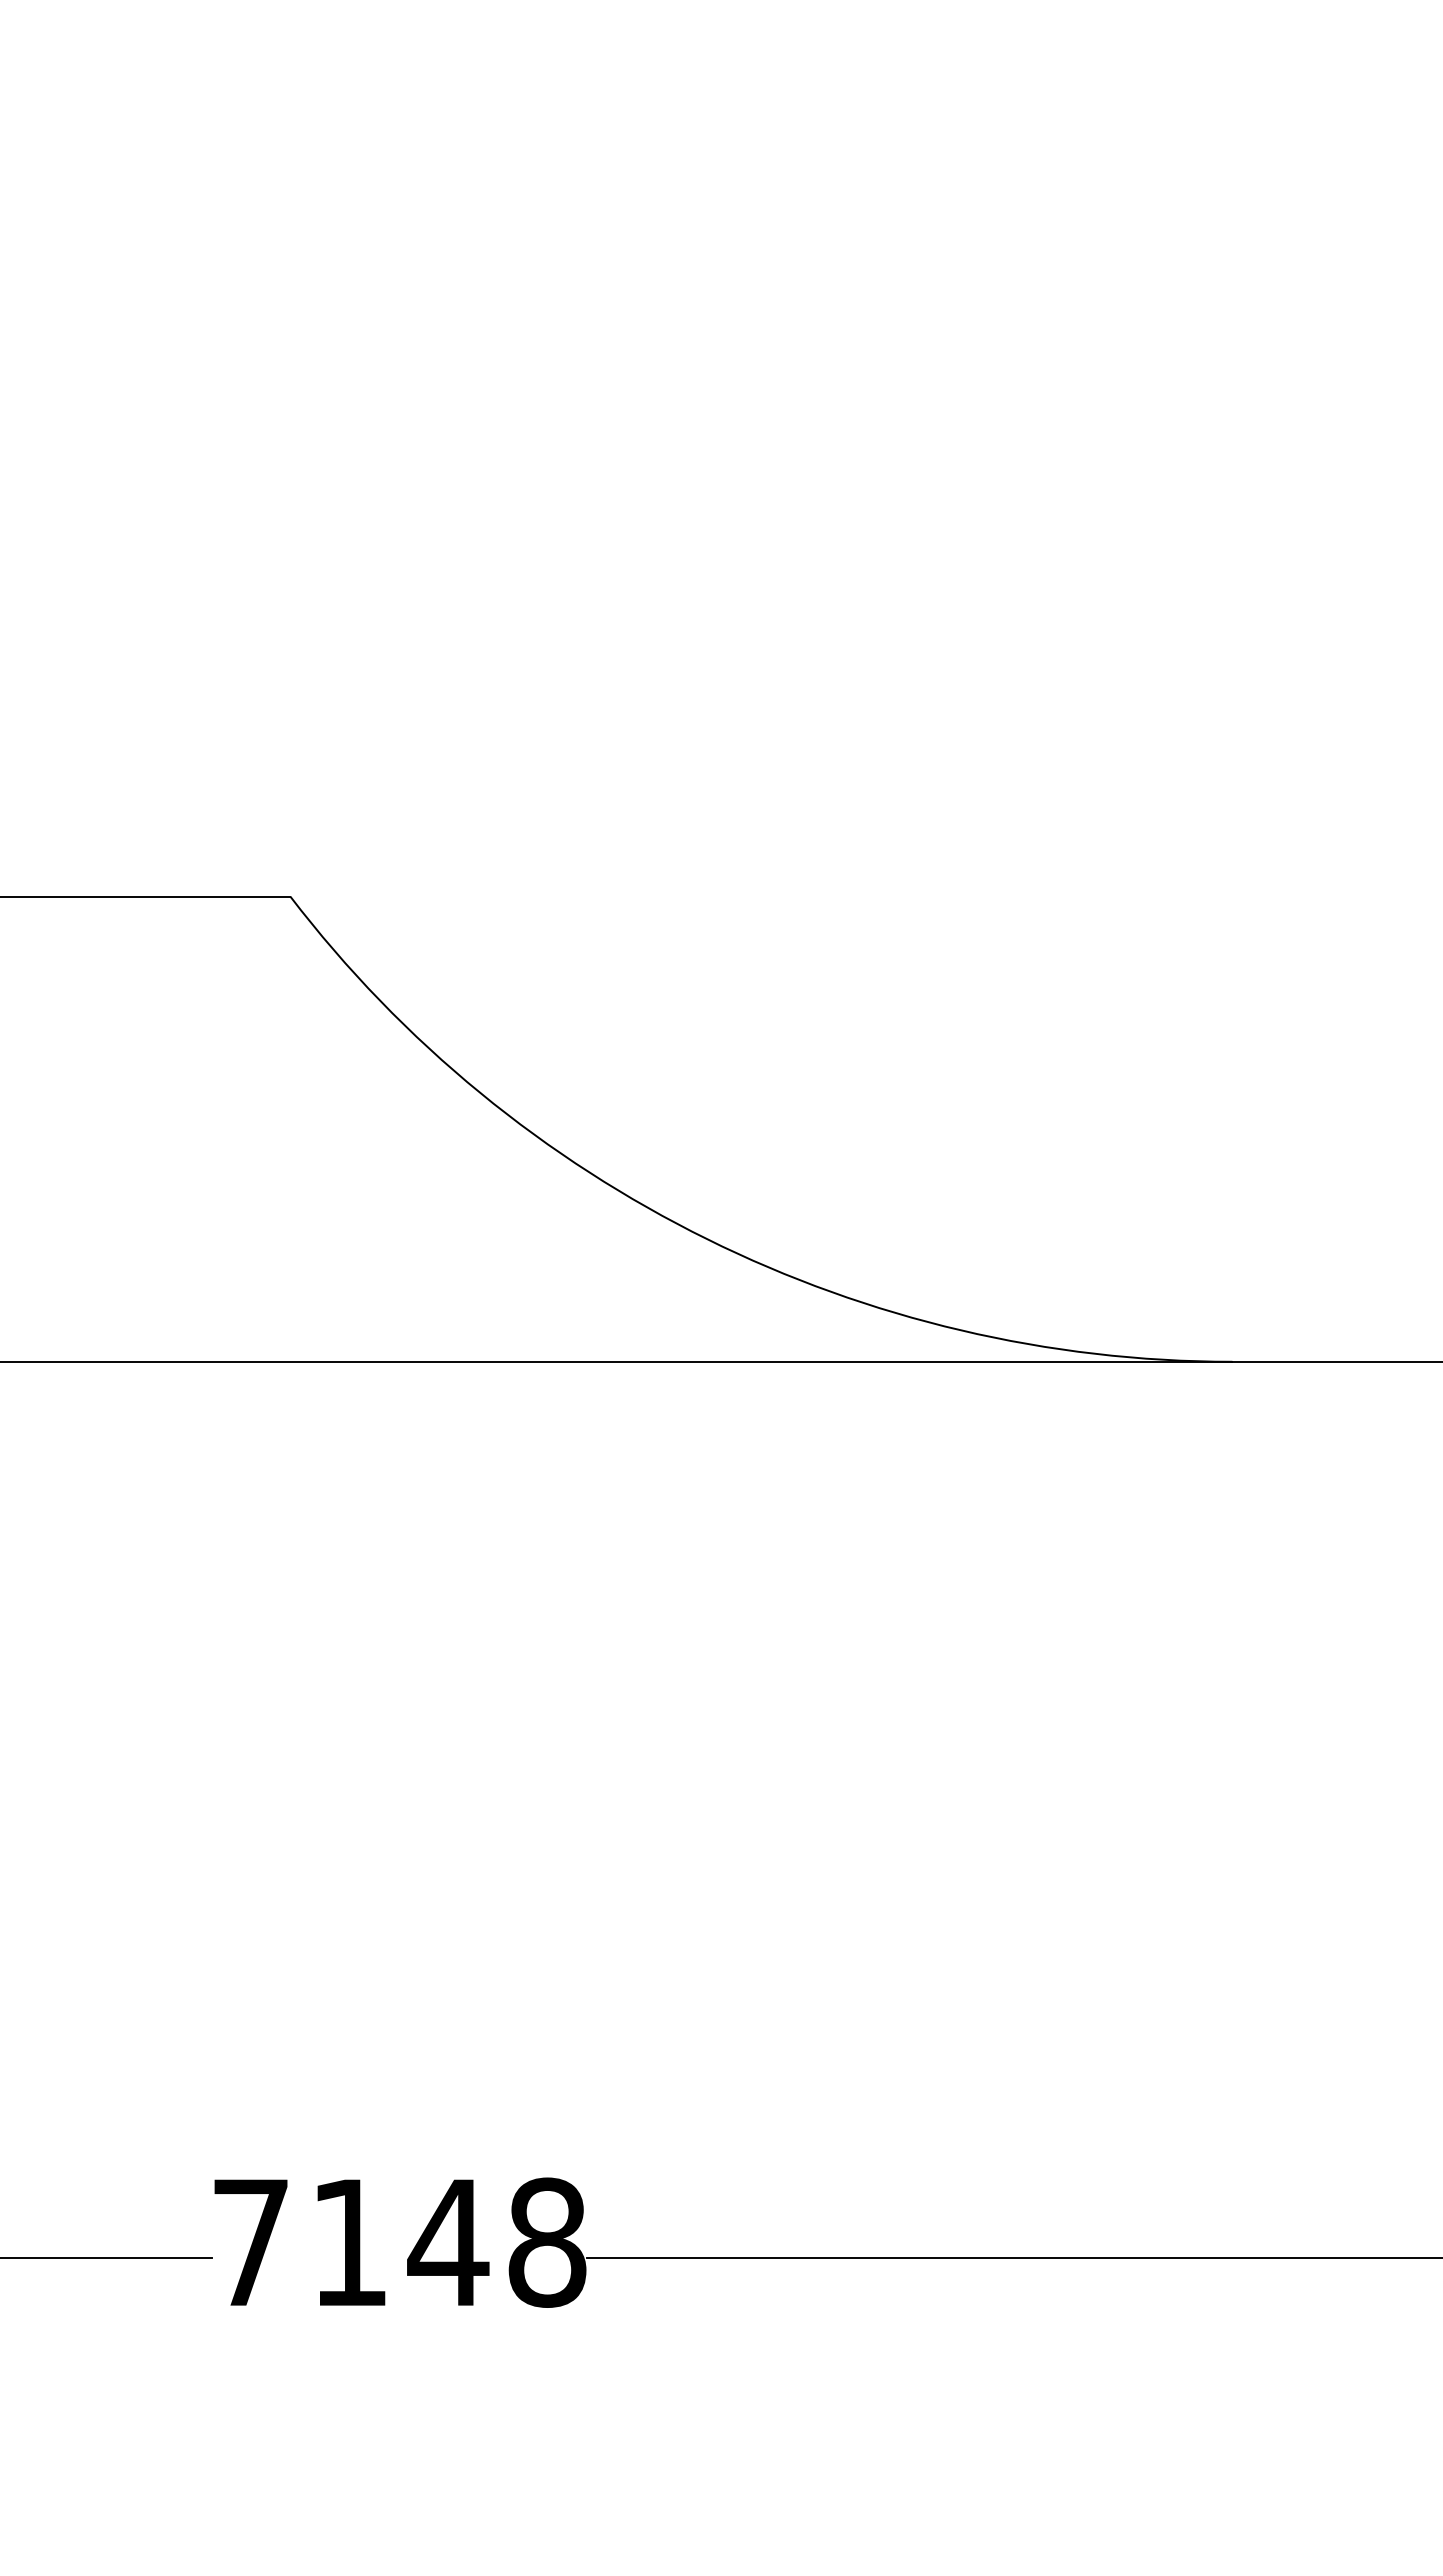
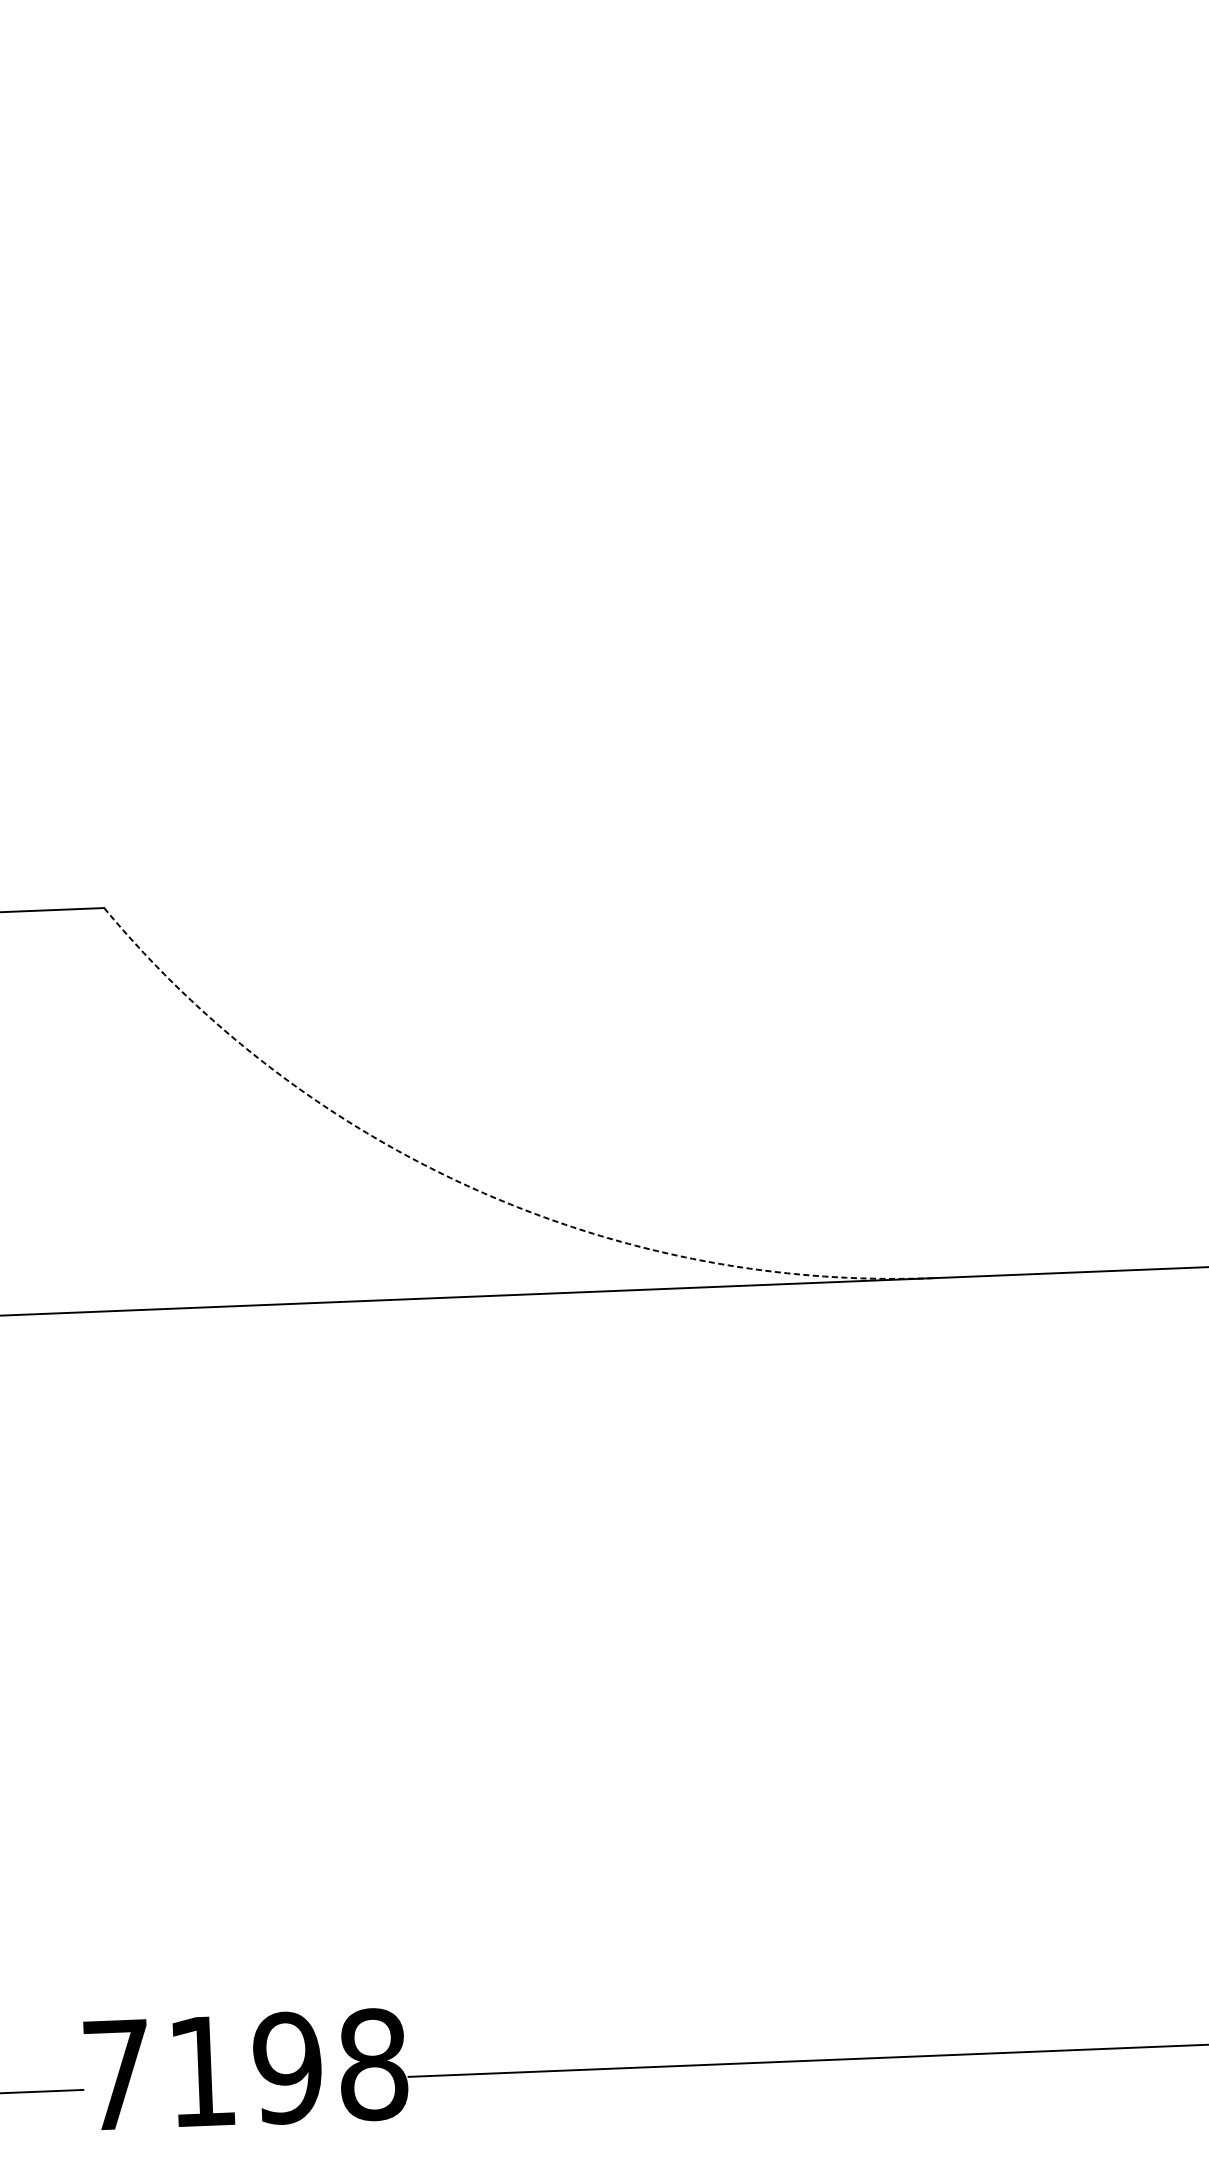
arc: (707, 1239) -> (477, 1190), solid -> dashed
text: (448, 2242) -> (287, 2067), 7148 -> 7198

